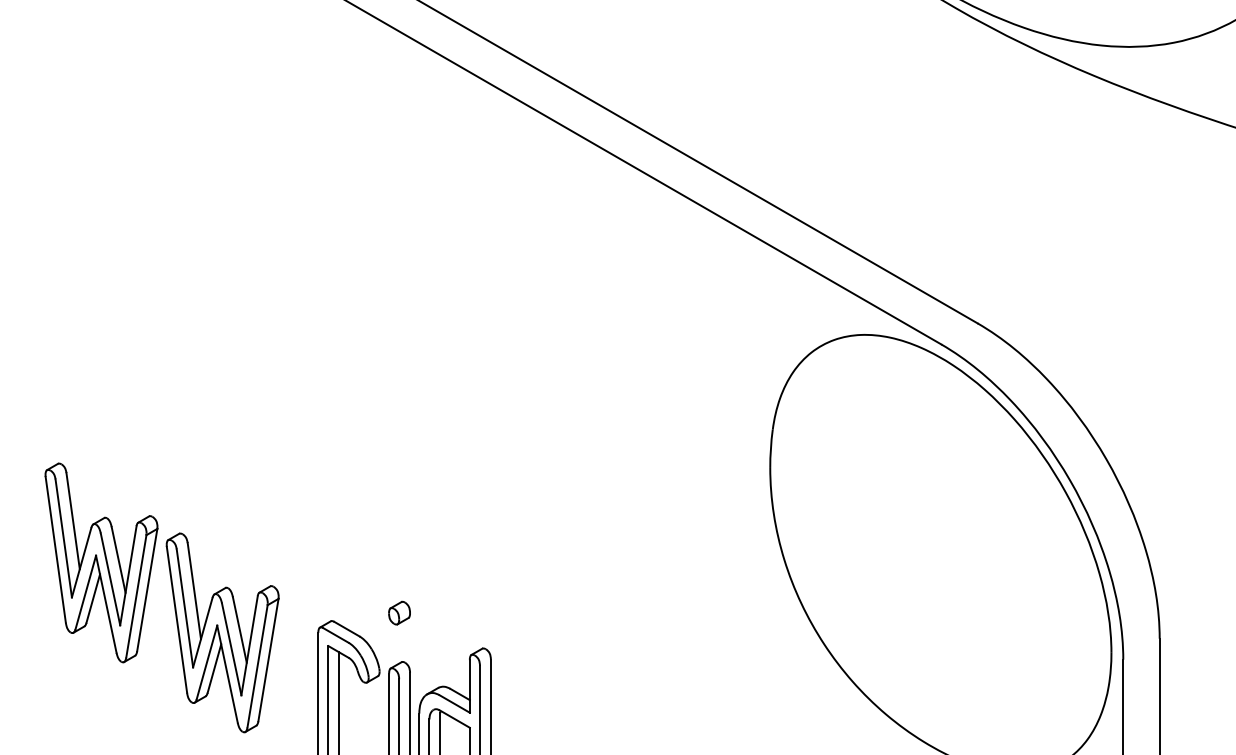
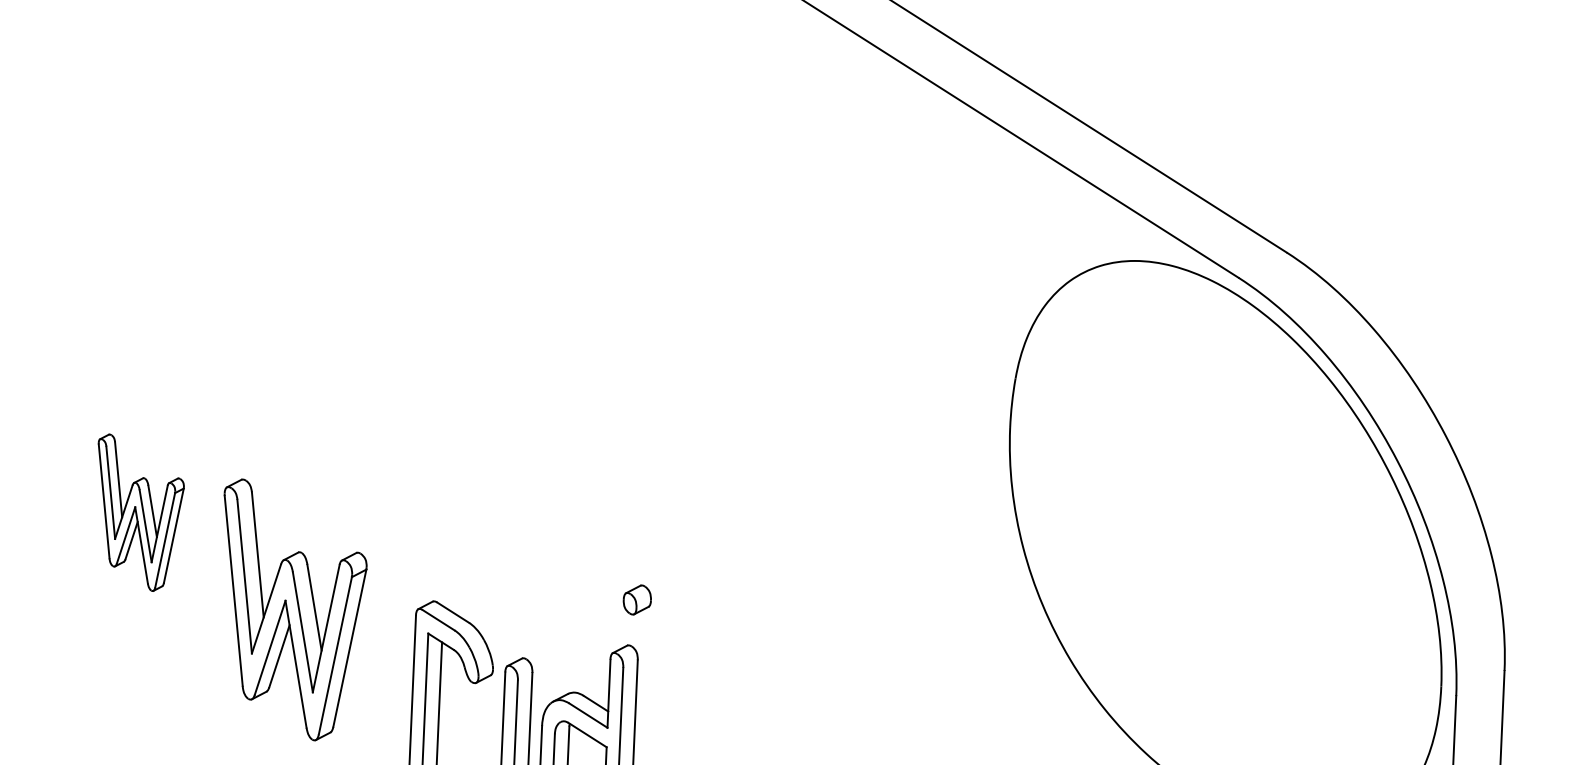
part: (101, 562) -> (139, 512), size x0.6
part: (399, 612) -> (637, 599), moved

